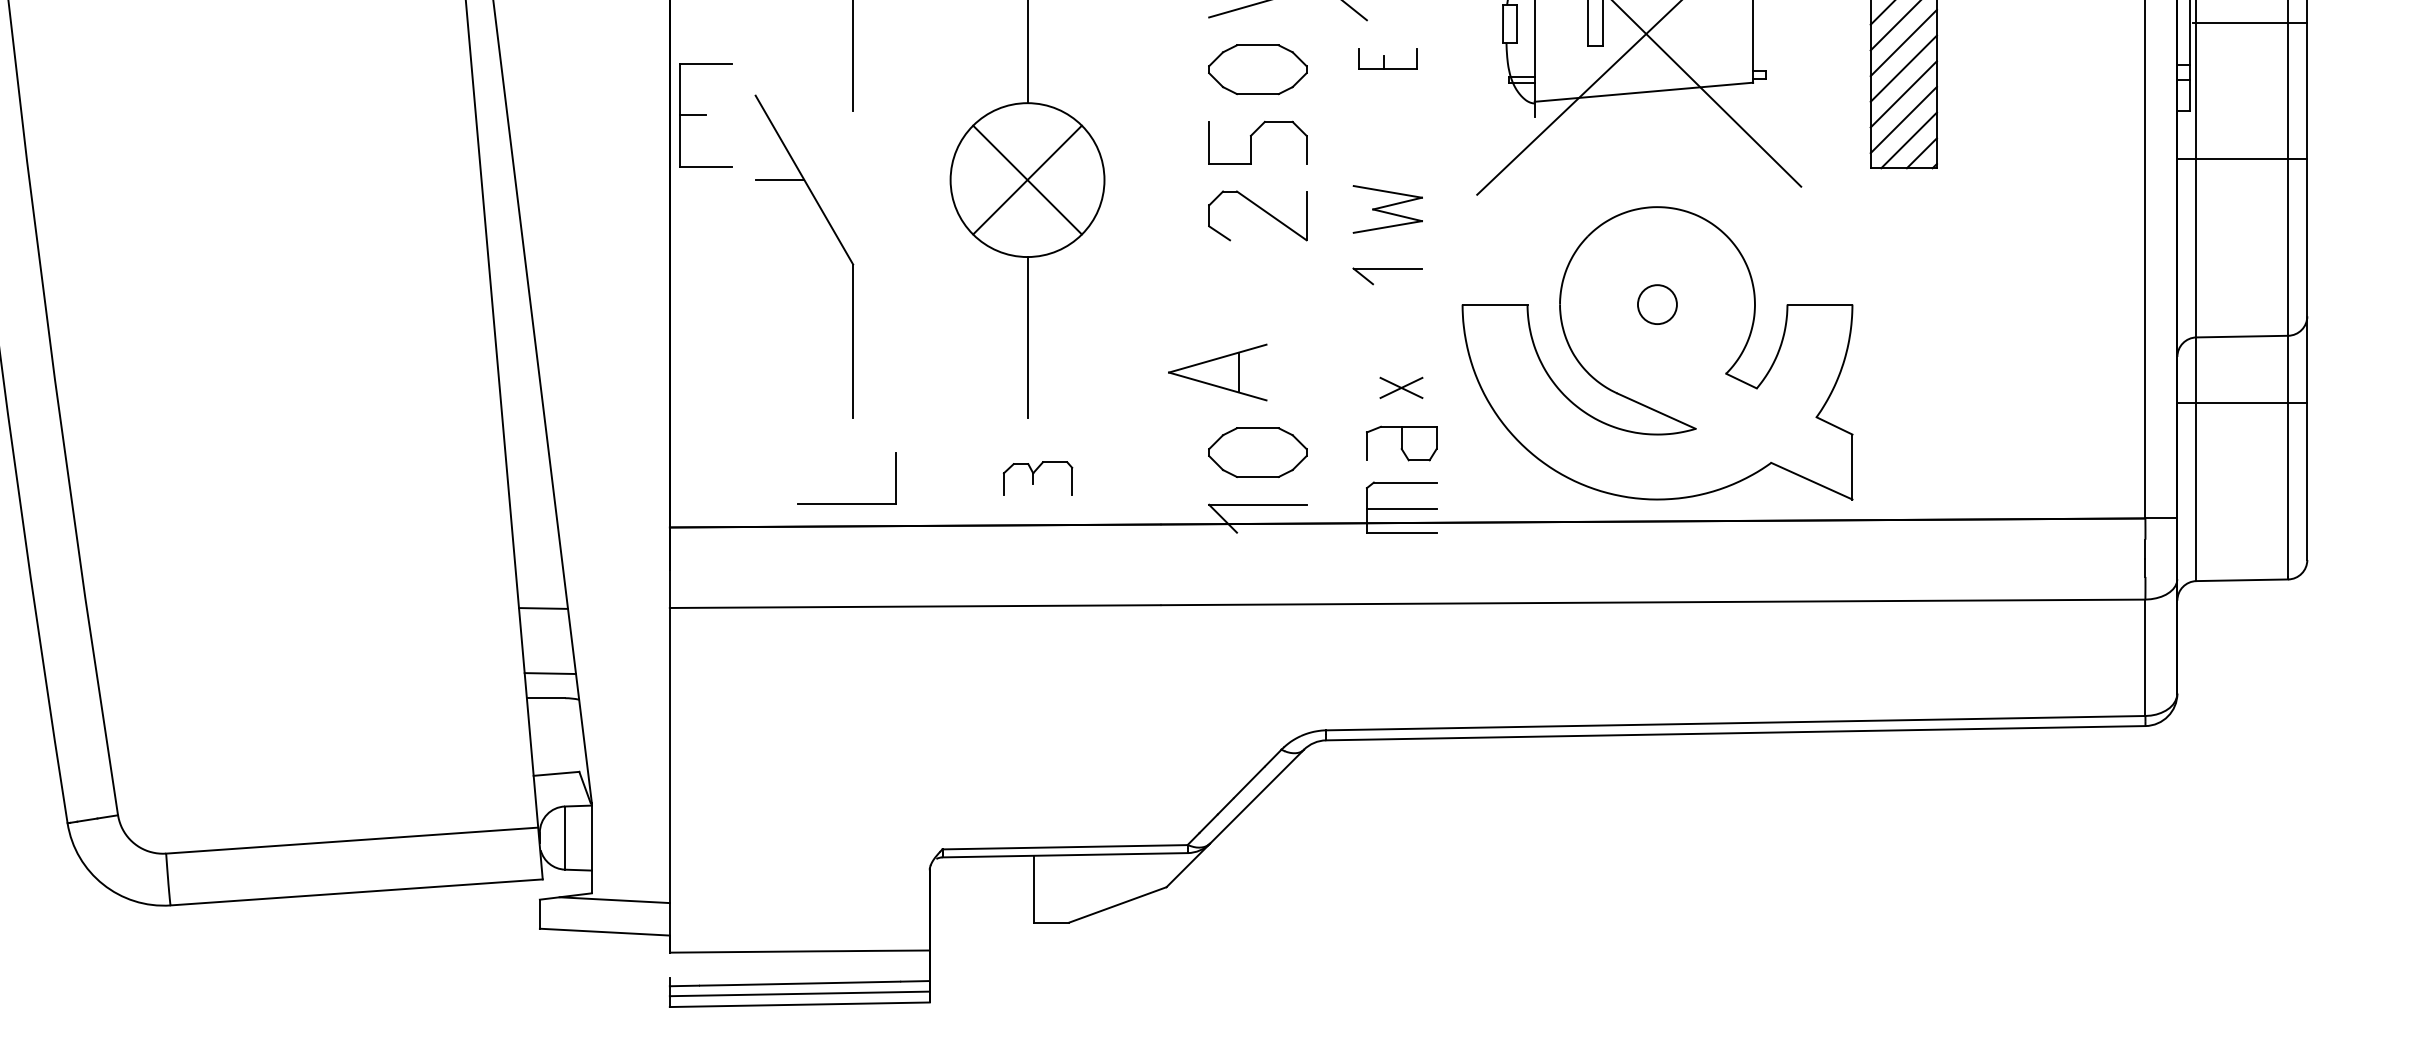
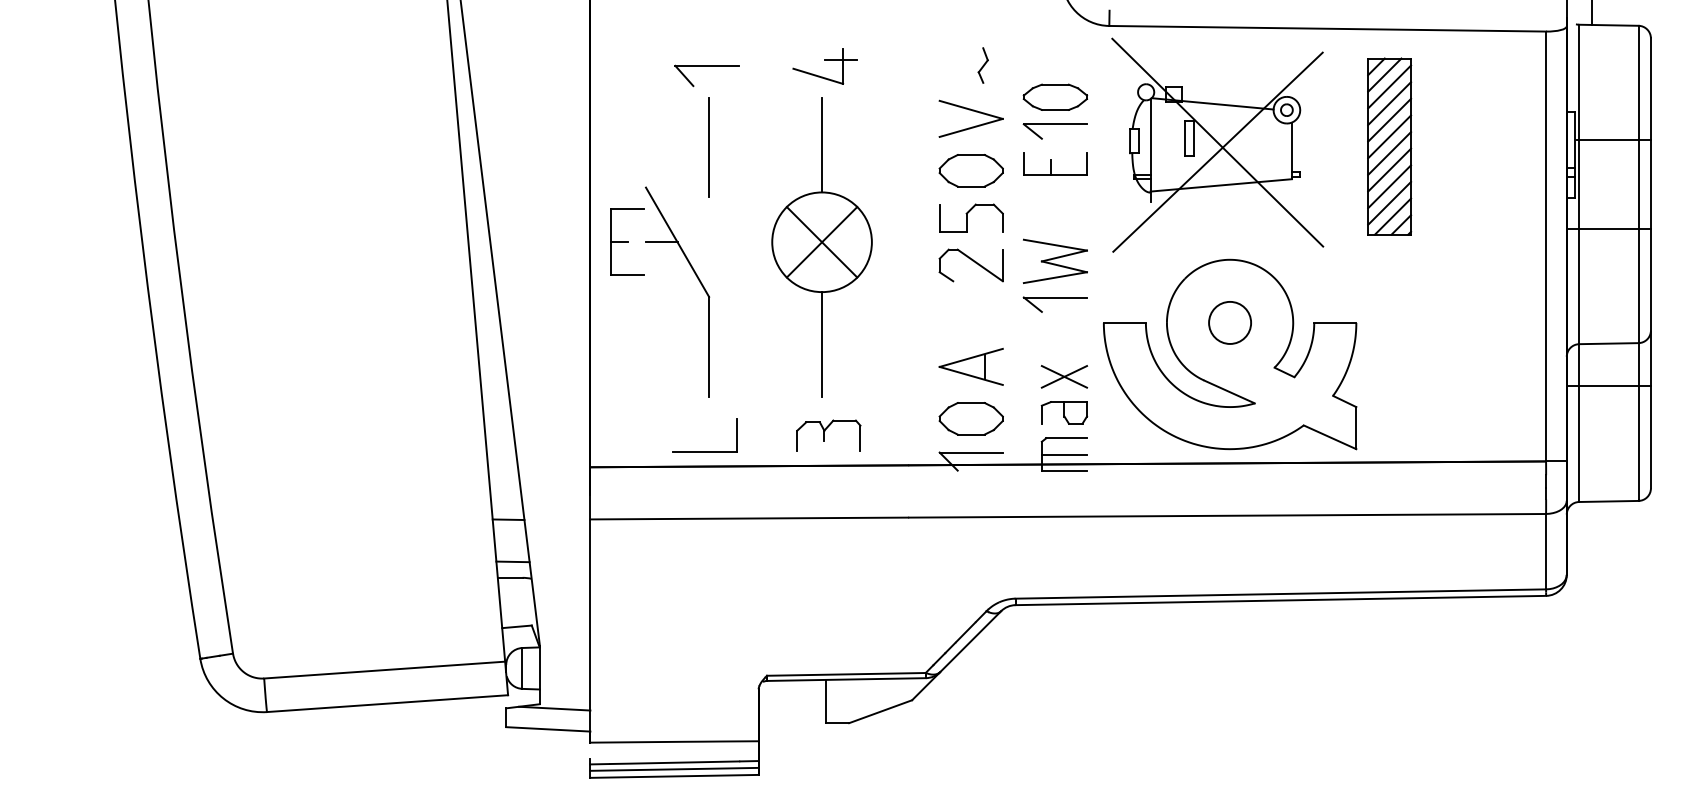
part: (1387, 58) -> (1055, 163), size x1.67
part: (705, 114) -> (627, 241), moved
part: (1387, 208) -> (1055, 260), size x1.43
part: (1386, 276) -> (1054, 304), size x1.43
part: (1656, 303) -> (1229, 322), size x1.67
part: (1216, 371) -> (970, 366), moved
part: (1400, 387) -> (1063, 376), size x1.67
part: (1037, 478) -> (828, 435), size x1.43

